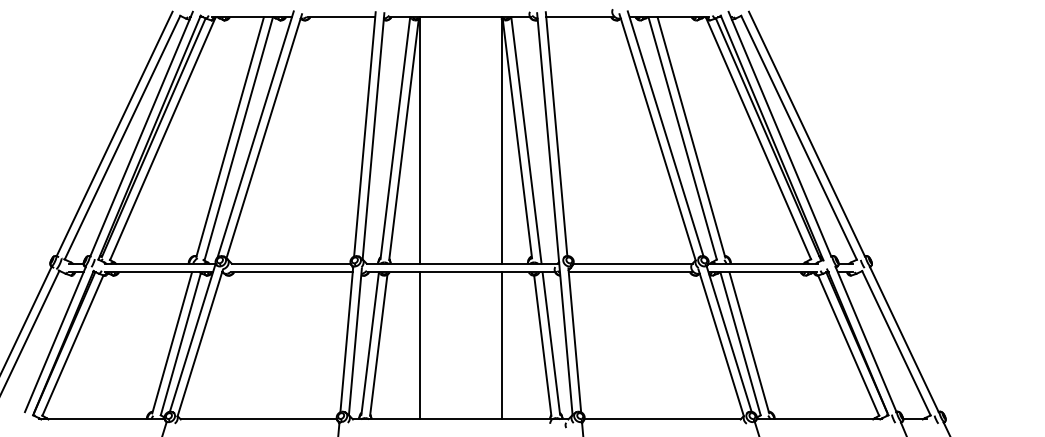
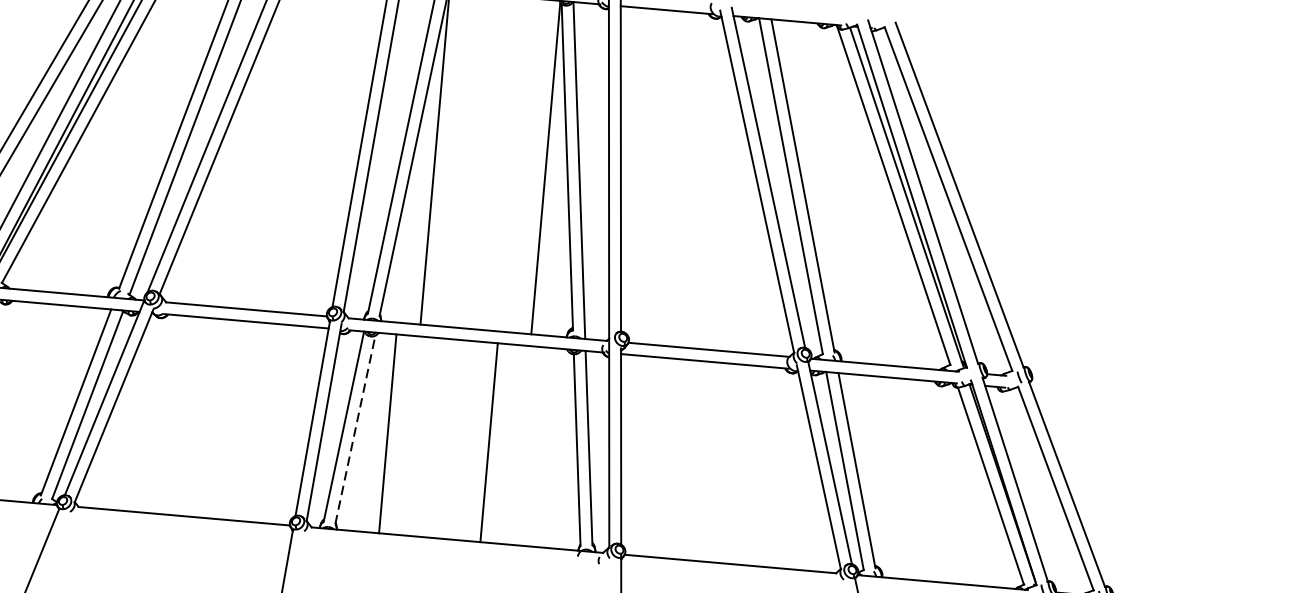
line: (378, 345) -> (354, 430), solid -> dashed
line: (419, 345) -> (387, 433), moved
line: (501, 345) -> (488, 442), moved

